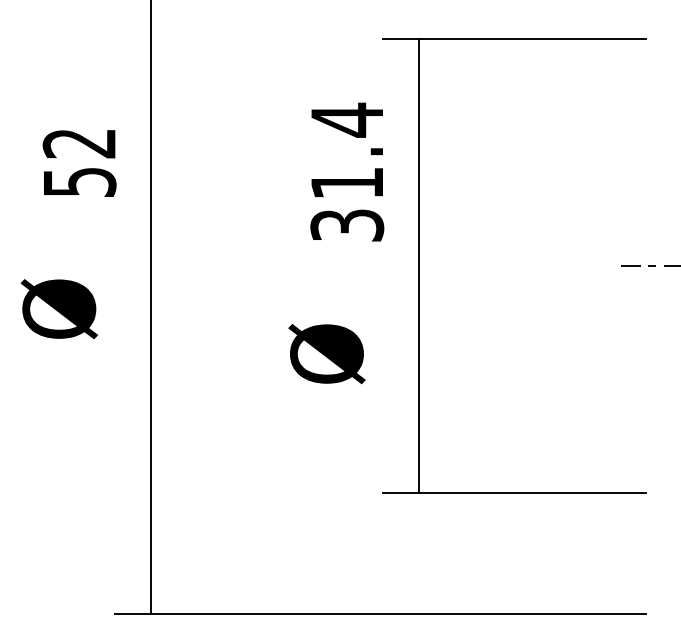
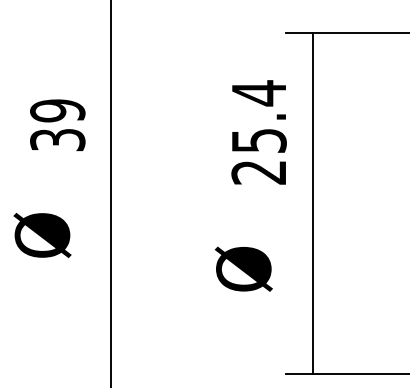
text: (79, 162) -> (57, 125), 52 -> 39
text: (347, 204) -> (259, 156), 31.4 -> 25.4

